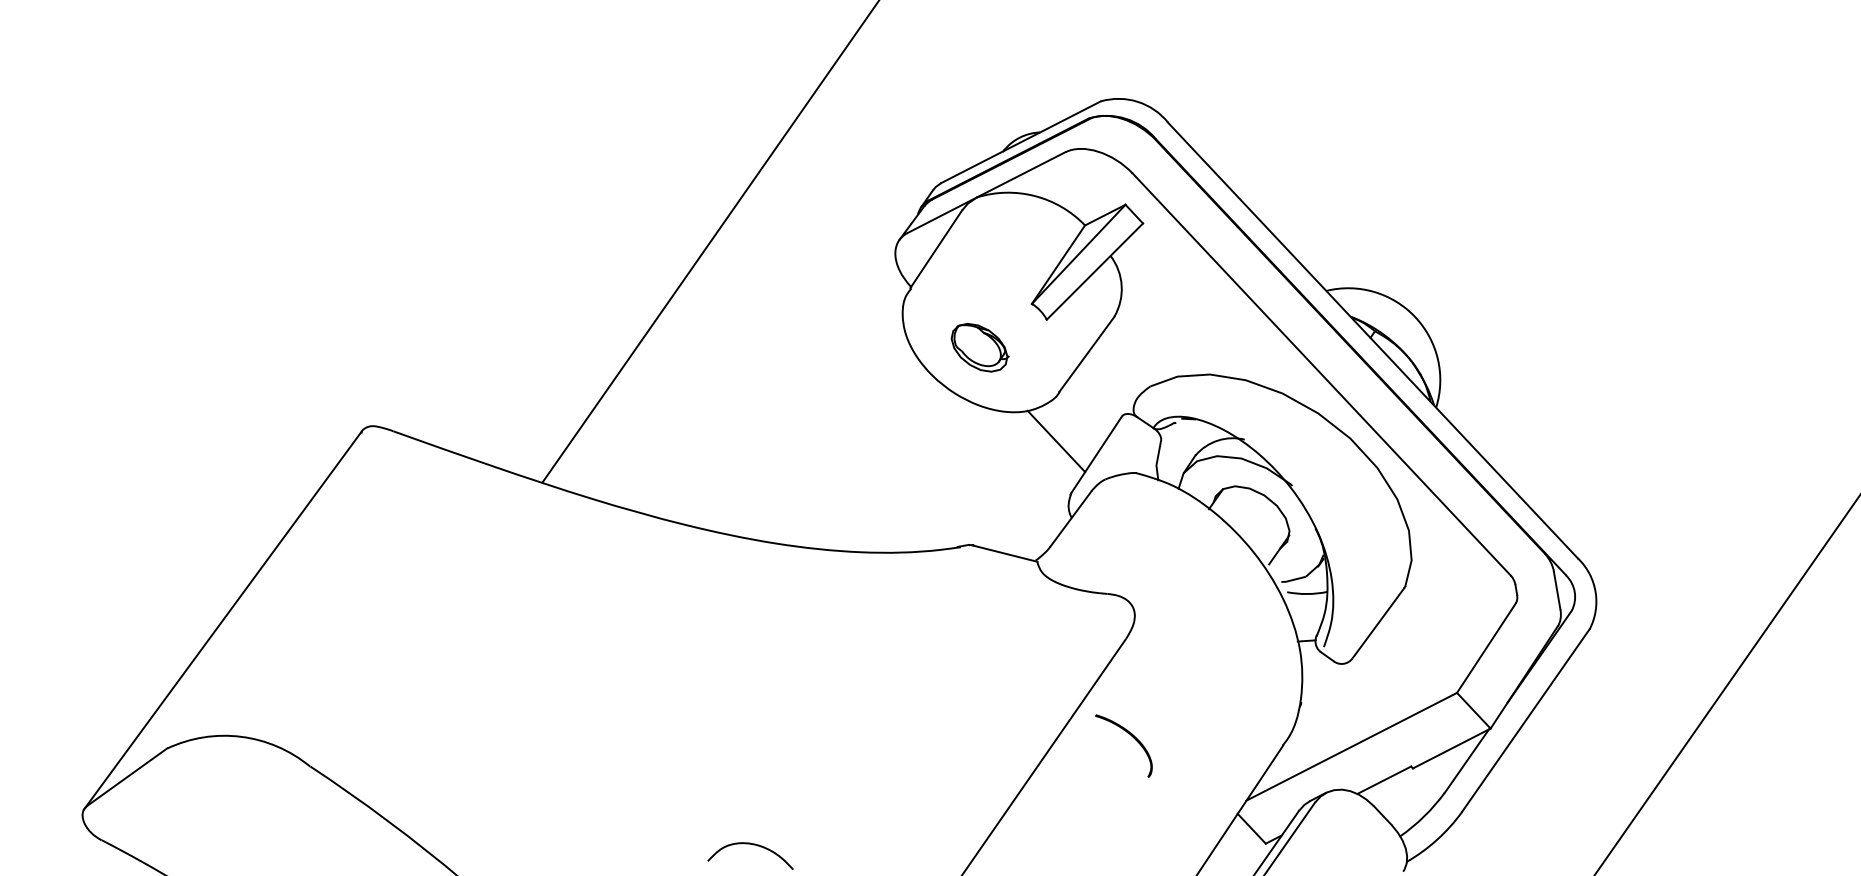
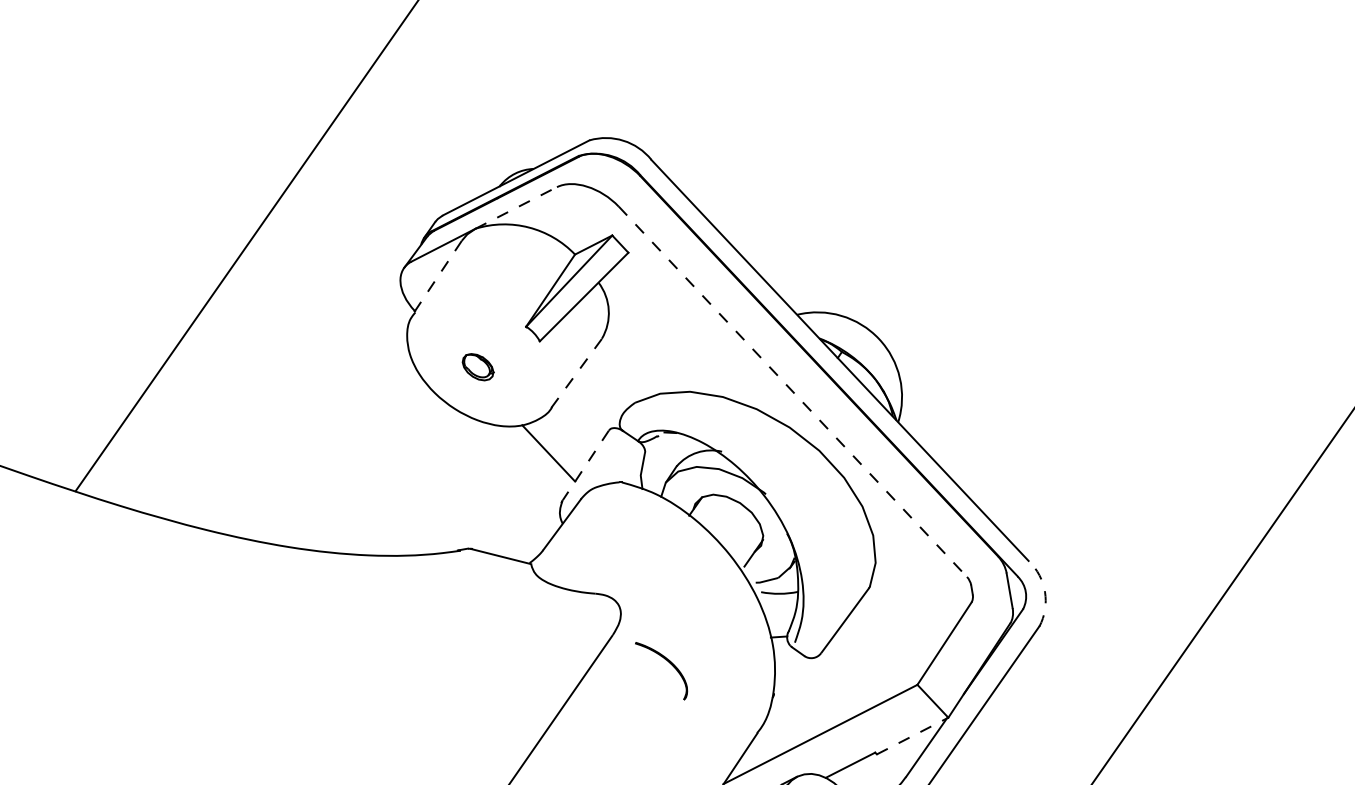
line: (1021, 174) -> (516, 207), solid -> dashed
line: (936, 249) -> (438, 276), solid -> dashed
part: (979, 347) -> (477, 366), size x0.6
line: (1086, 354) -> (576, 373), solid -> dashed
line: (1322, 374) -> (793, 391), solid -> dashed
line: (1096, 454) -> (585, 465), solid -> dashed
arc: (1595, 592) -> (1044, 592), solid -> dashed
part: (1131, 736) -> (668, 662), moved
line: (1451, 748) -> (912, 736), solid -> dashed

